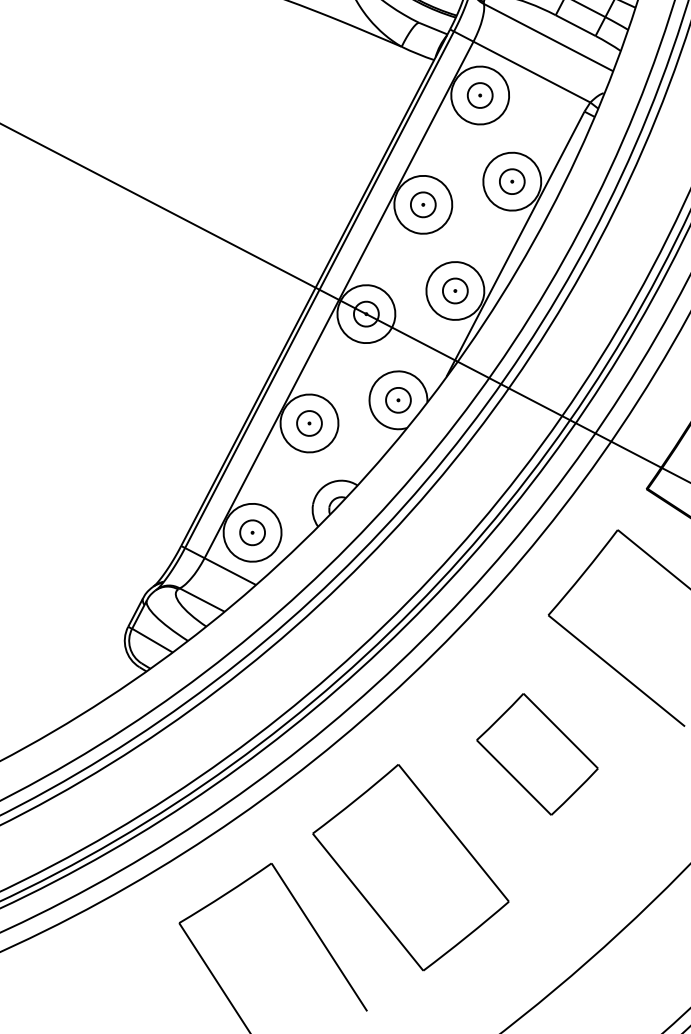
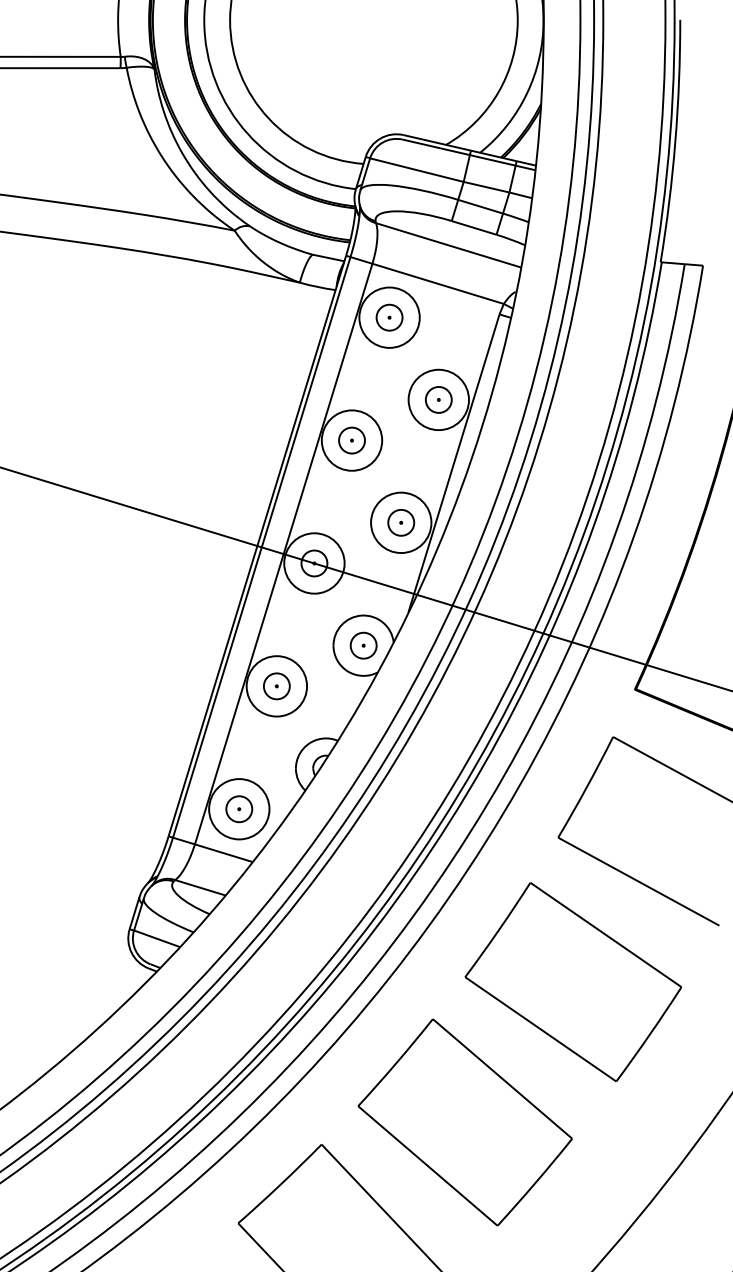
part: (537, 754) -> (573, 982), size x1.67

